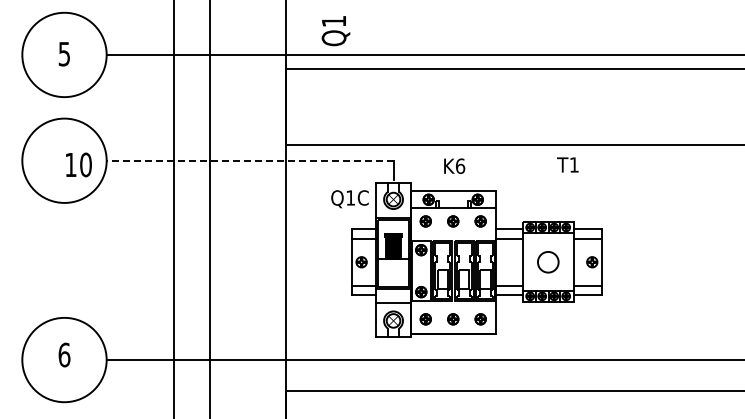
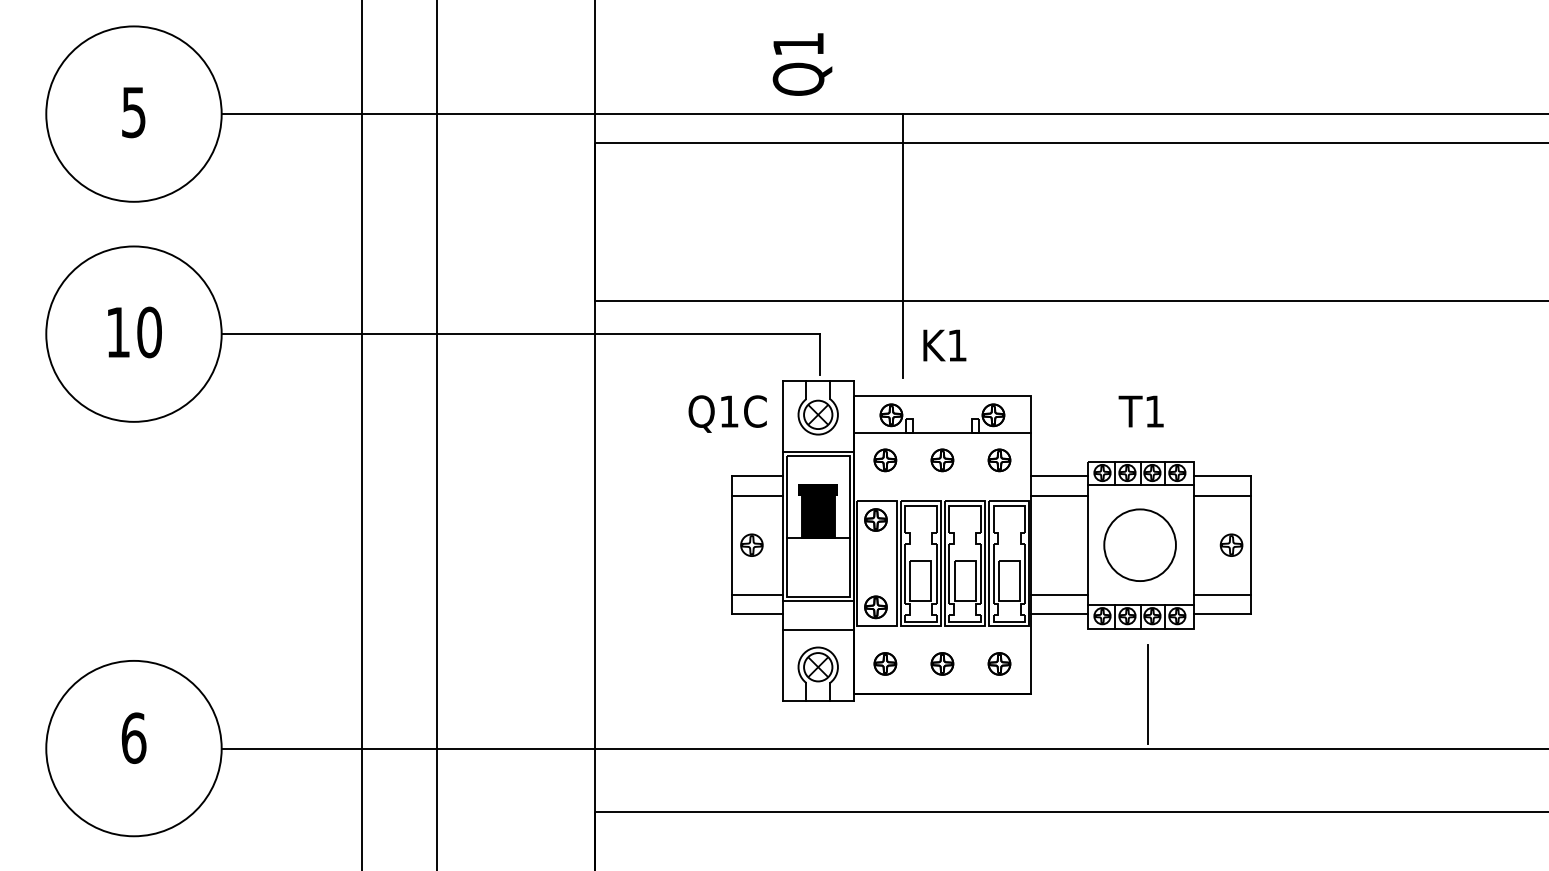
text: (335, 31) -> (801, 65), moved
line: (434, 117) -> (903, 244), added
line: (250, 160) -> (520, 333), dashed -> solid
text: (78, 164) -> (133, 331), moved
text: (567, 164) -> (1140, 410), moved
text: (460, 165) -> (957, 343), K6 -> K1
circle: (548, 262) -> (1140, 545), size x1.67
line: (552, 334) -> (1148, 695), added

